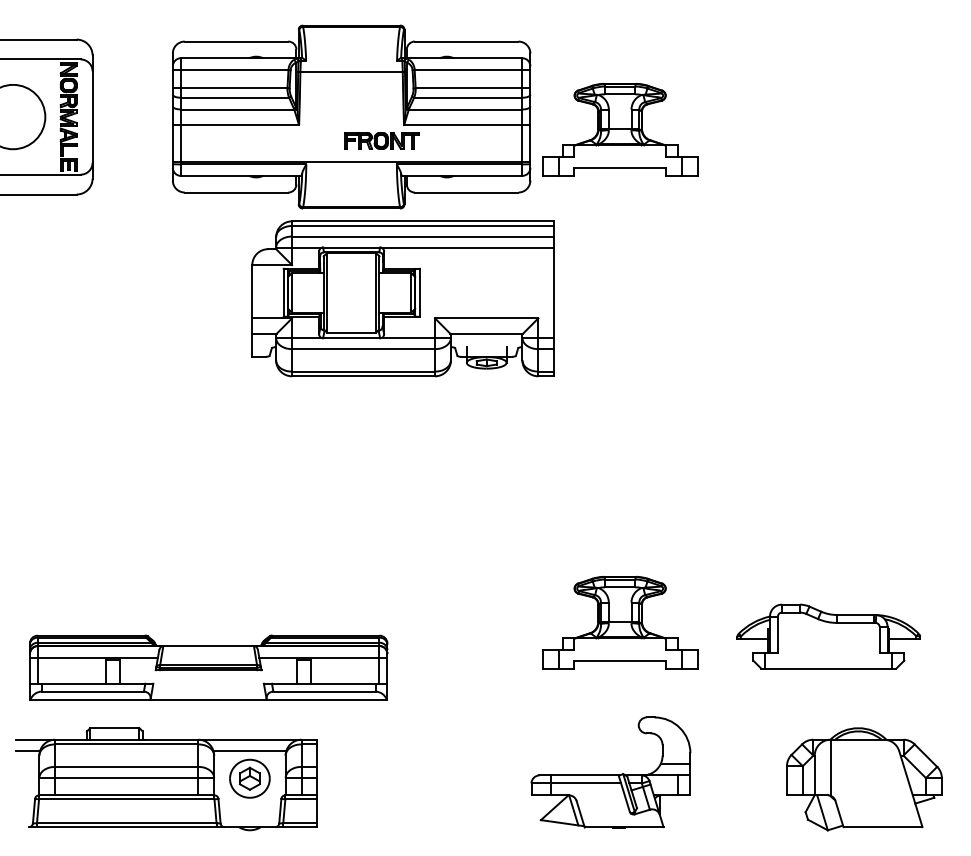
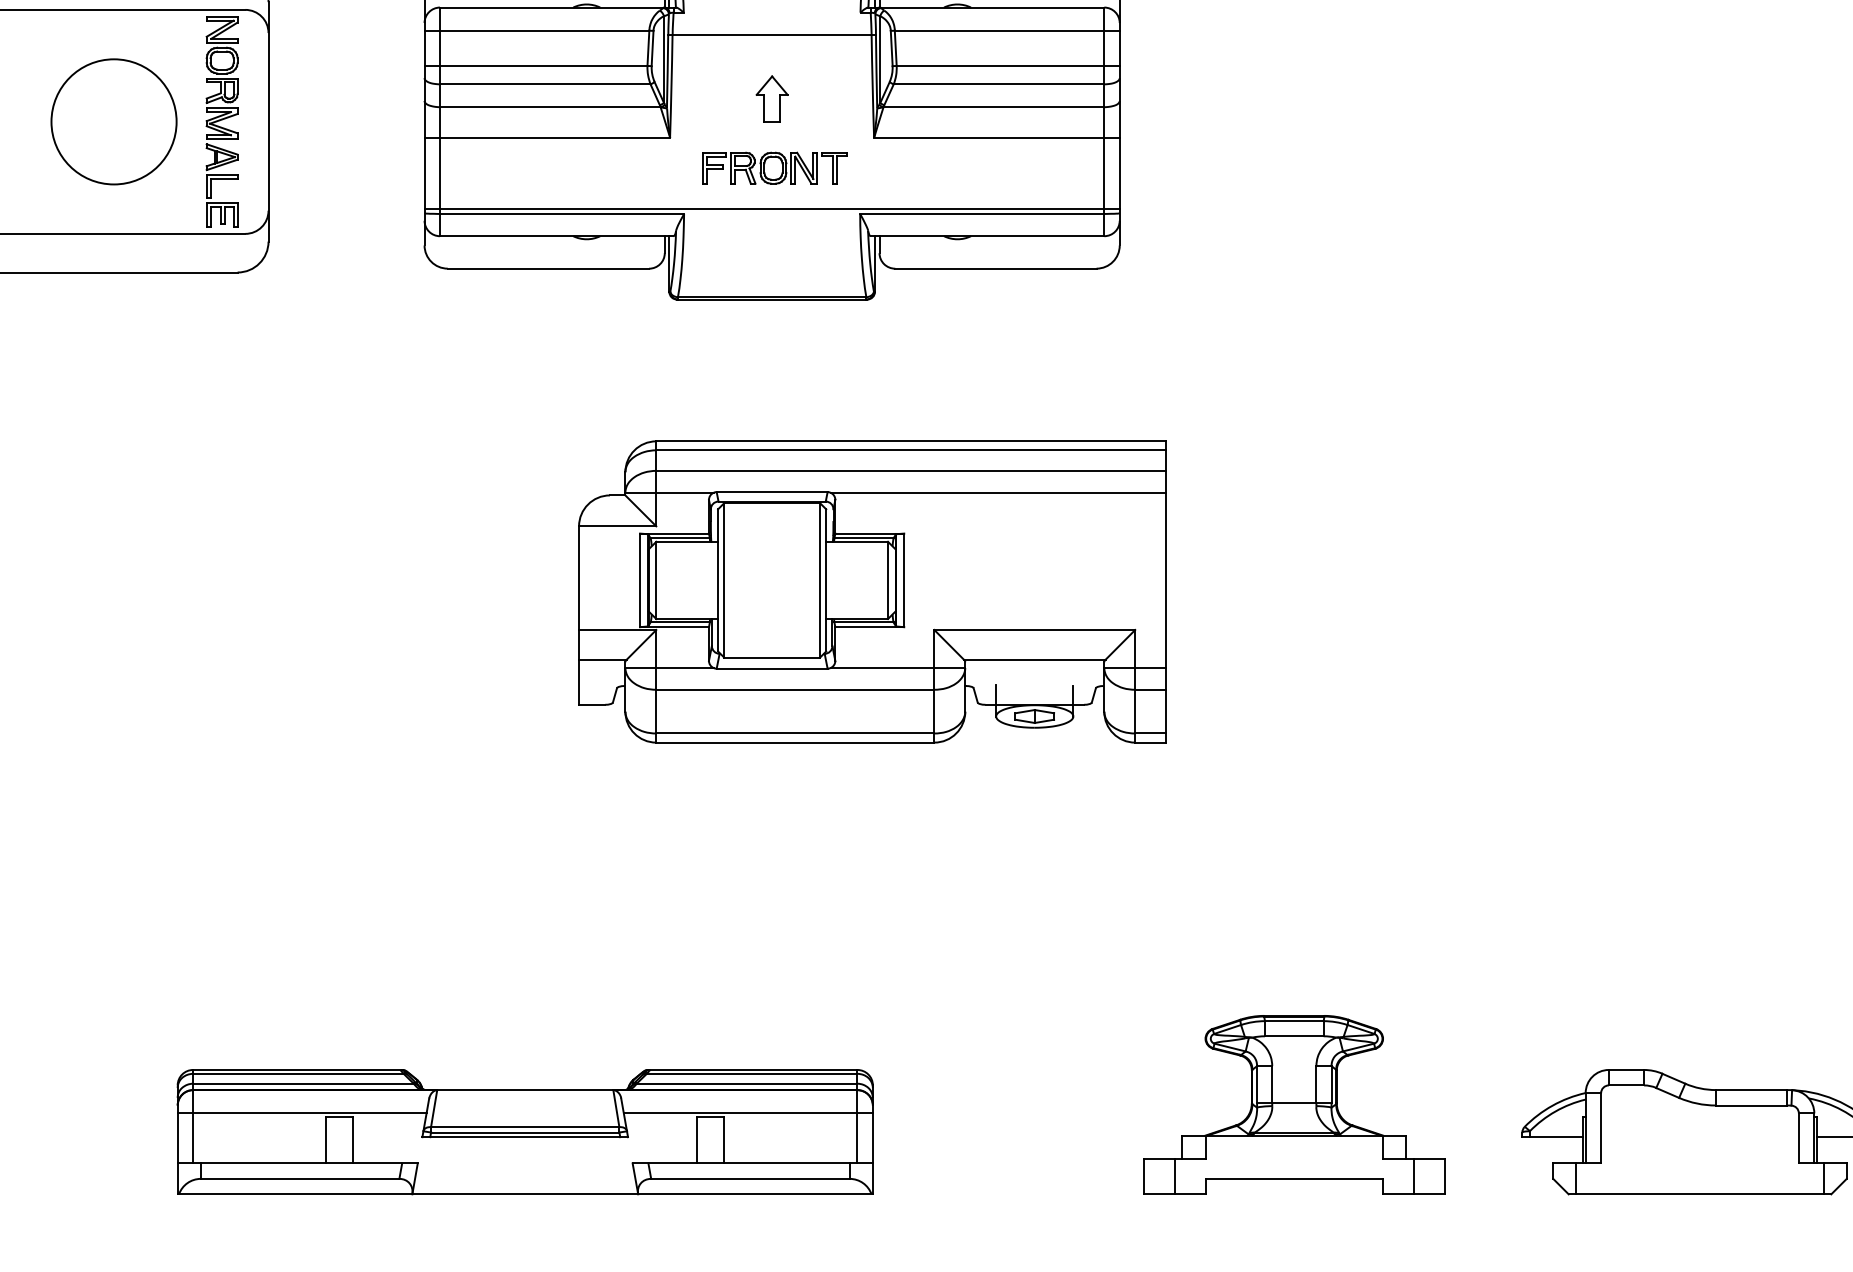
part: (351, 104) -> (771, 97), added
part: (620, 129) -> (1294, 146), removed
part: (381, 140) -> (773, 167), moved
part: (402, 298) -> (871, 591), moved
part: (208, 667) -> (524, 1131), moved

